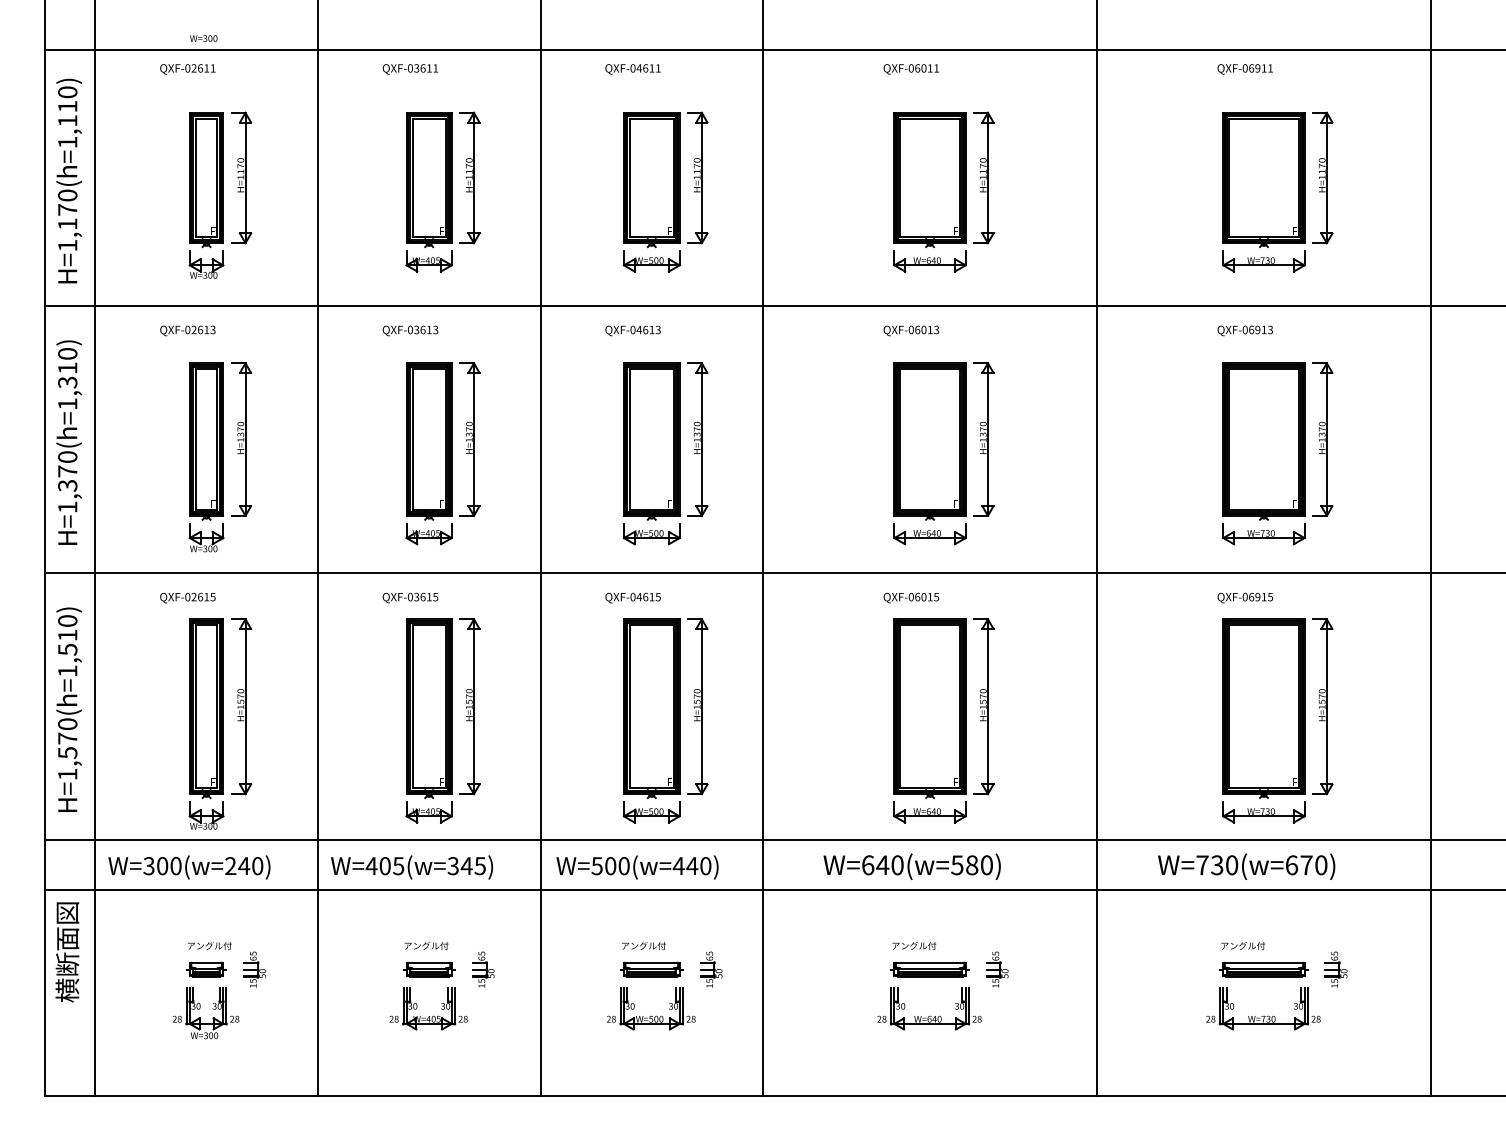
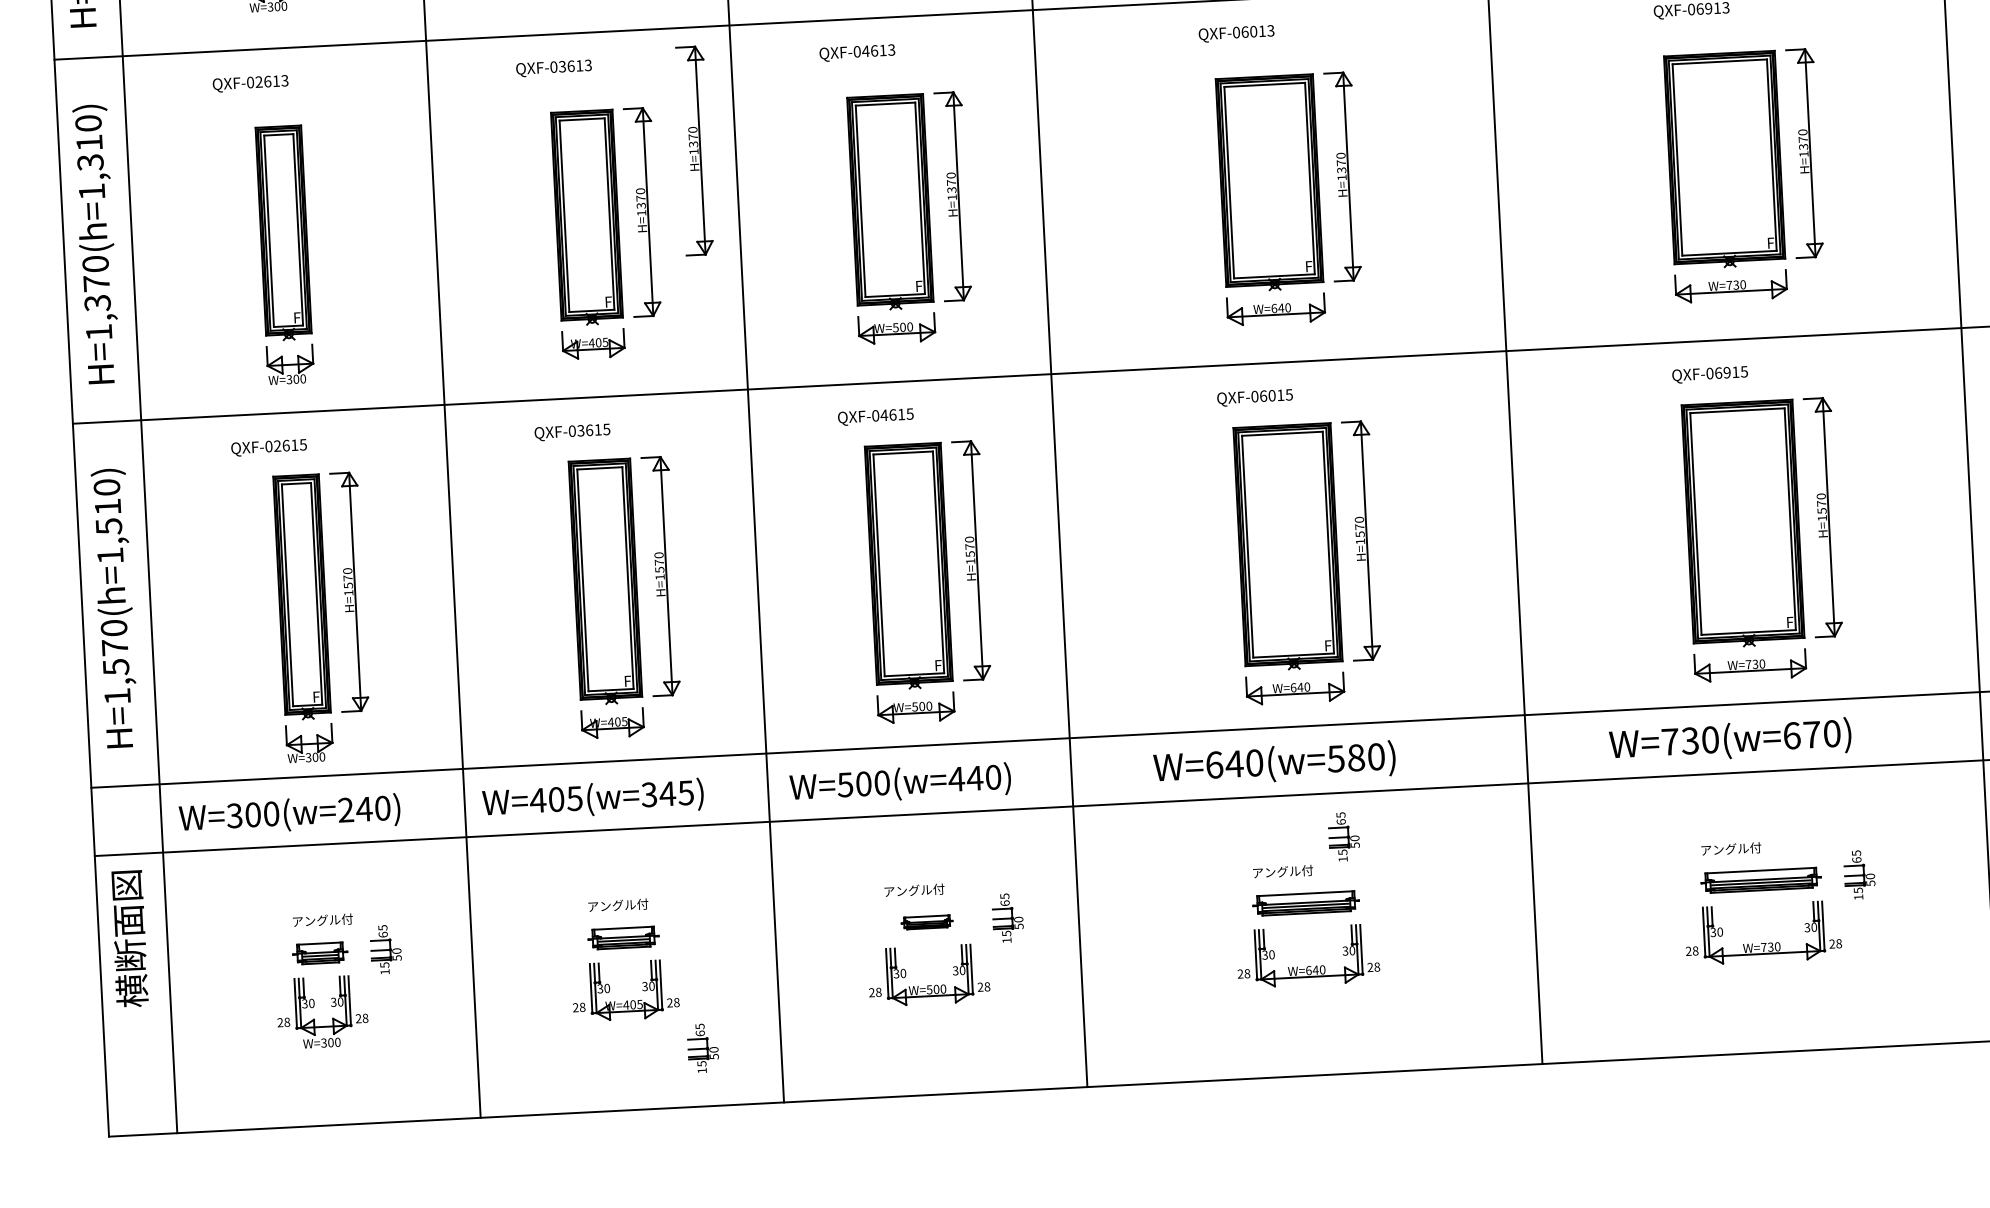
part: (241, 439) -> (694, 150), moved
part: (483, 969) -> (703, 1048), moved
part: (651, 969) -> (926, 922), size x0.6
part: (997, 969) -> (1344, 836), moved

